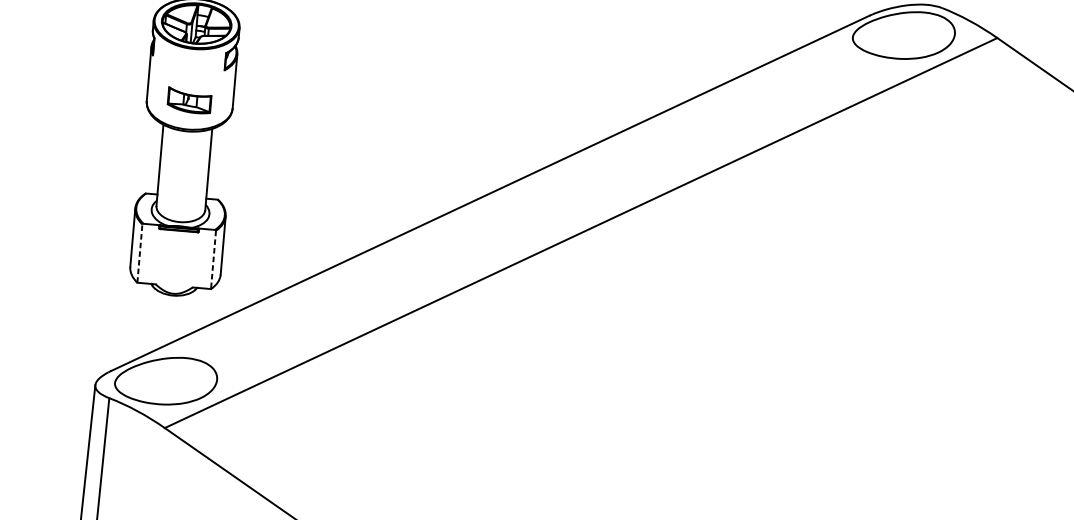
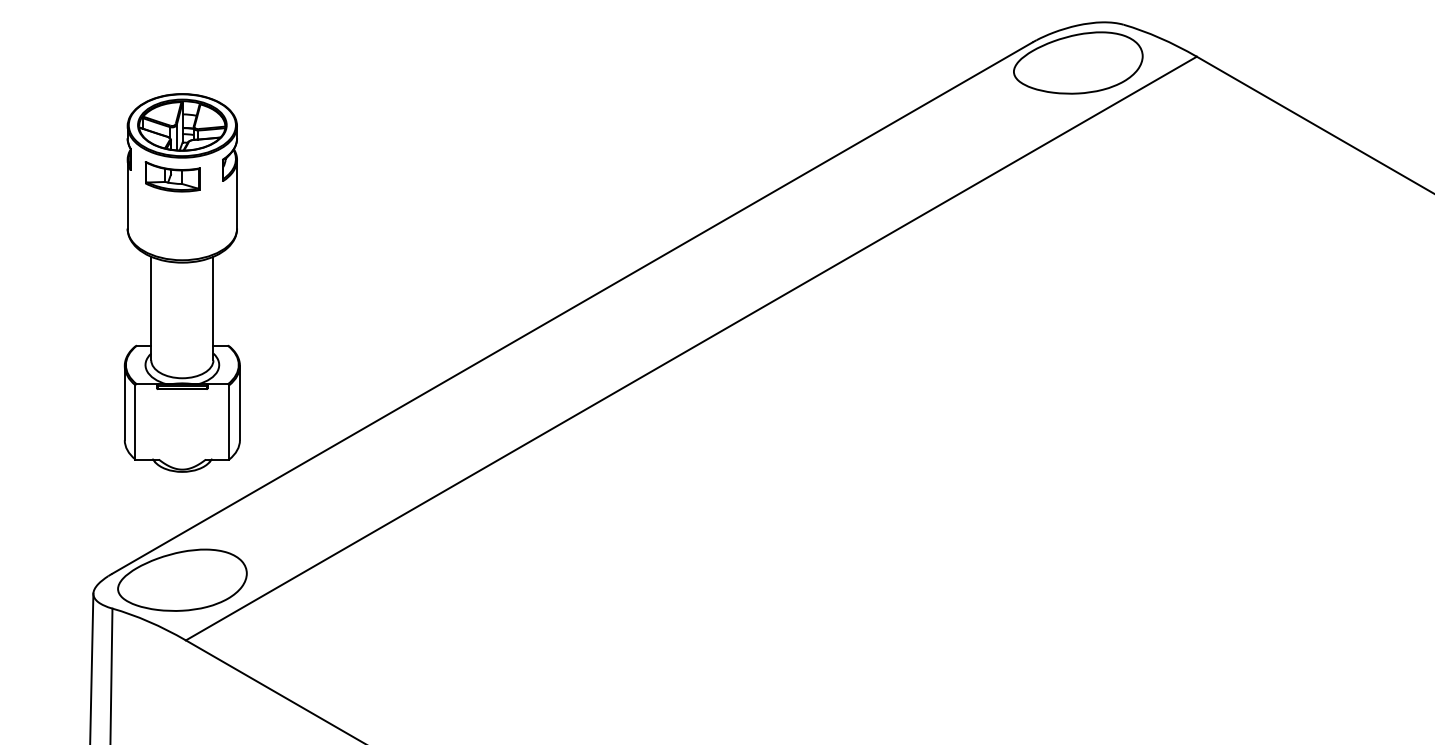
part: (189, 100) -> (172, 176), moved
line: (139, 252) -> (135, 421), dashed -> solid
line: (213, 260) -> (229, 422), dashed -> solid

